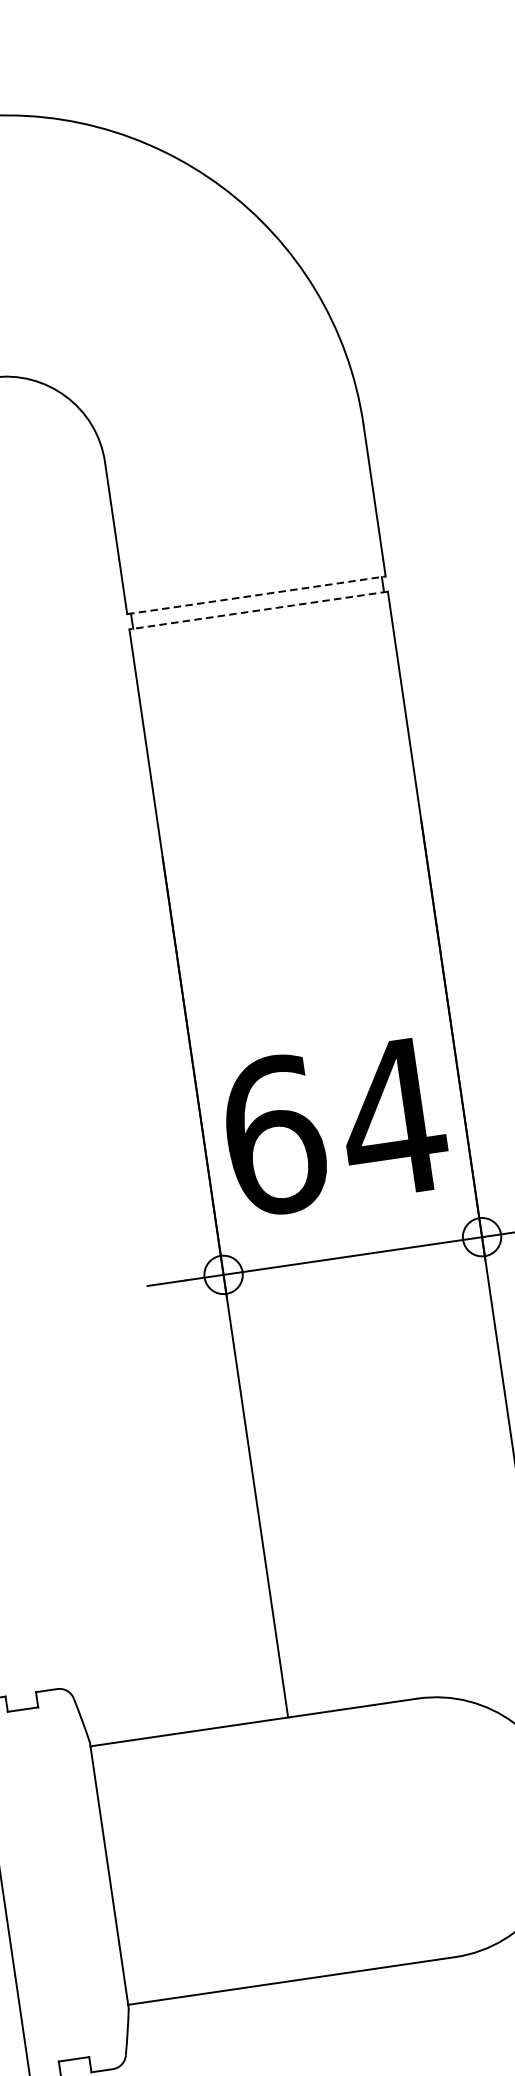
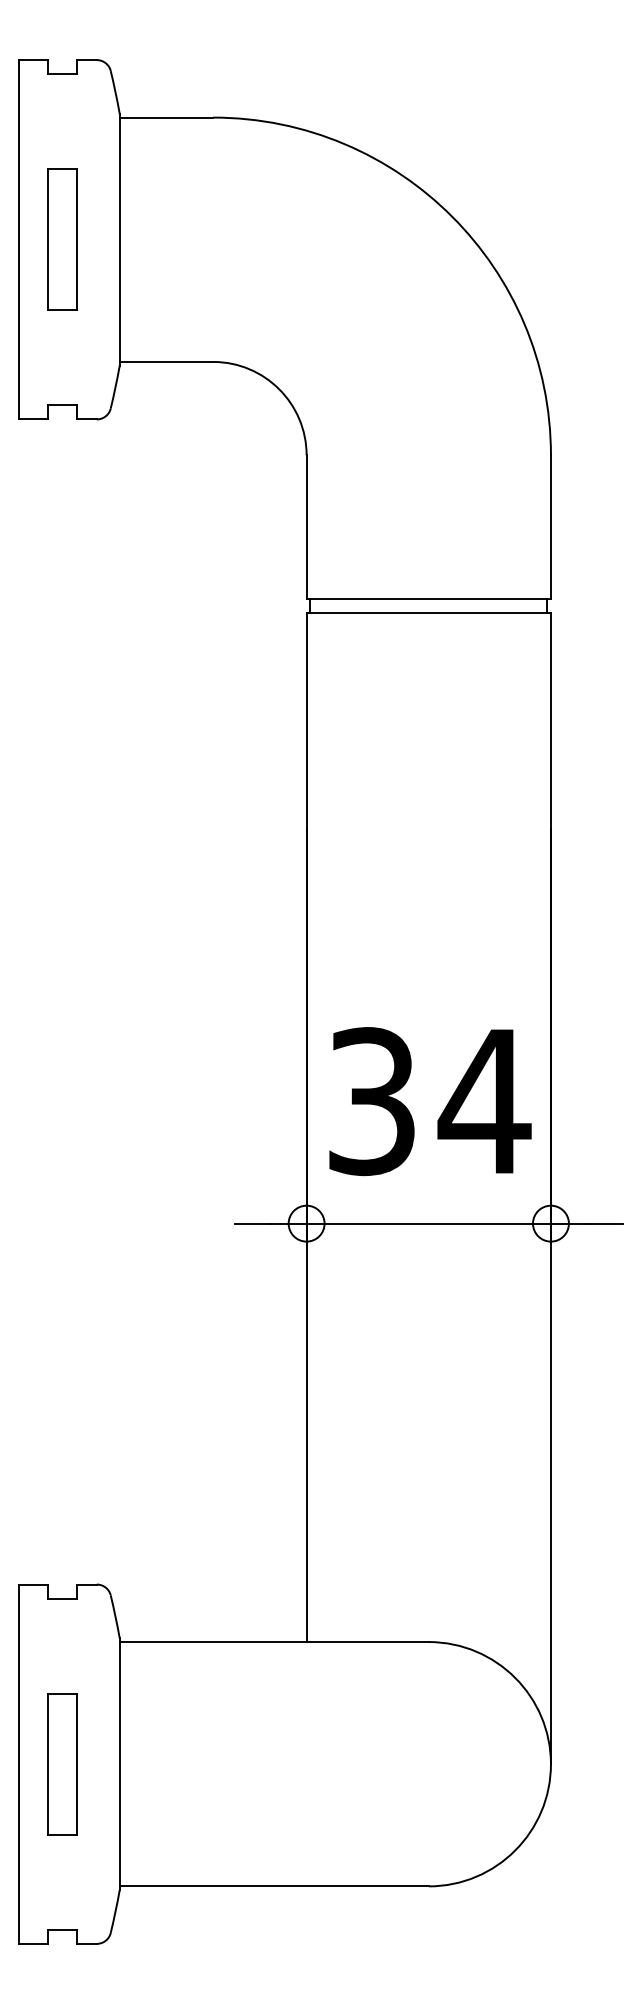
line: (257, 595) -> (429, 599), dashed -> solid
line: (258, 610) -> (428, 613), dashed -> solid
text: (274, 1135) -> (372, 1101), 64 -> 34
part: (48, 1884) -> (62, 1764), added

